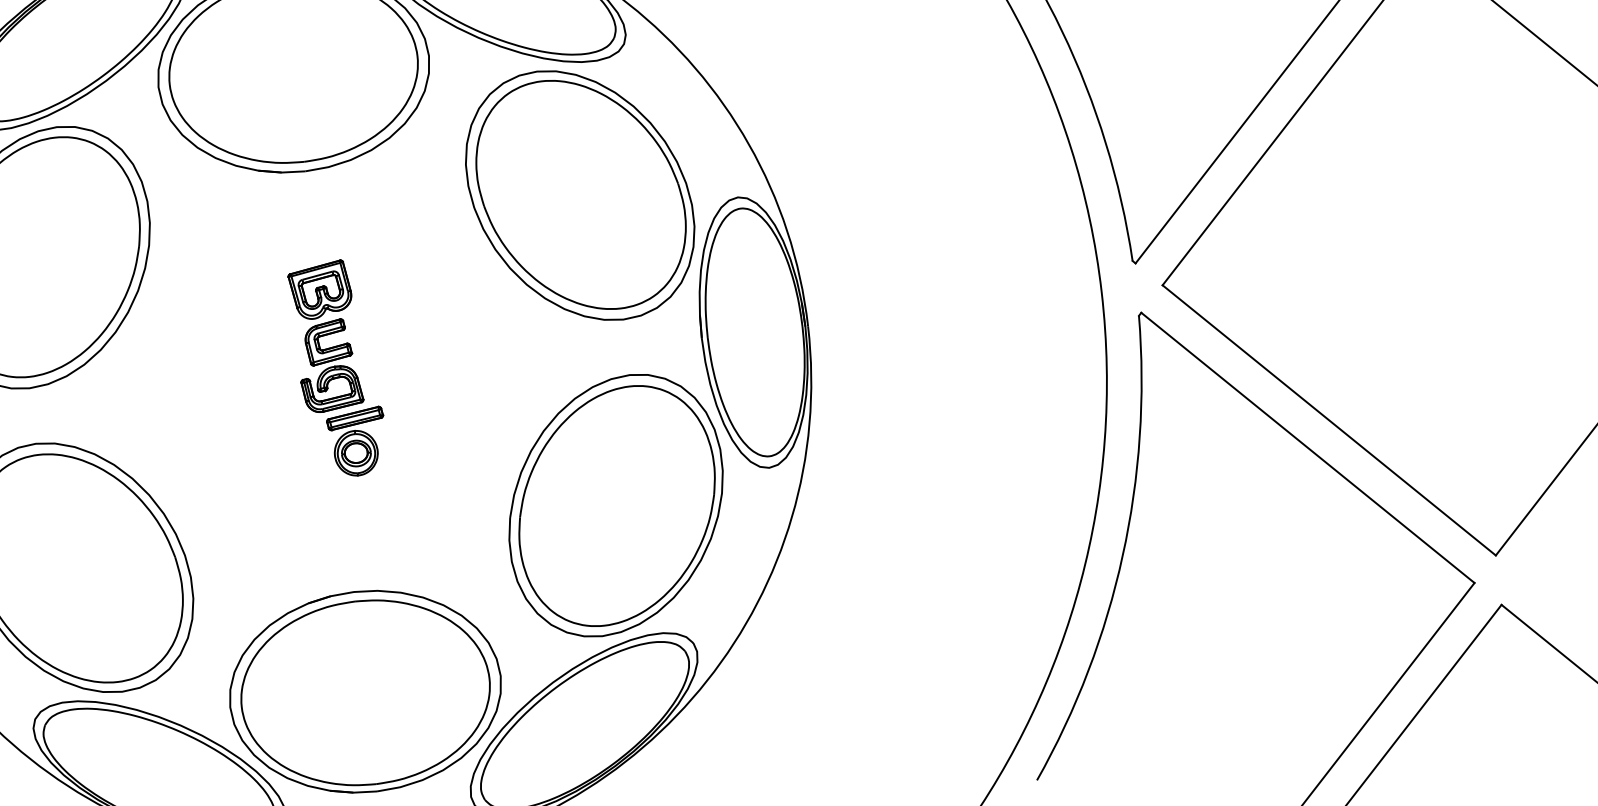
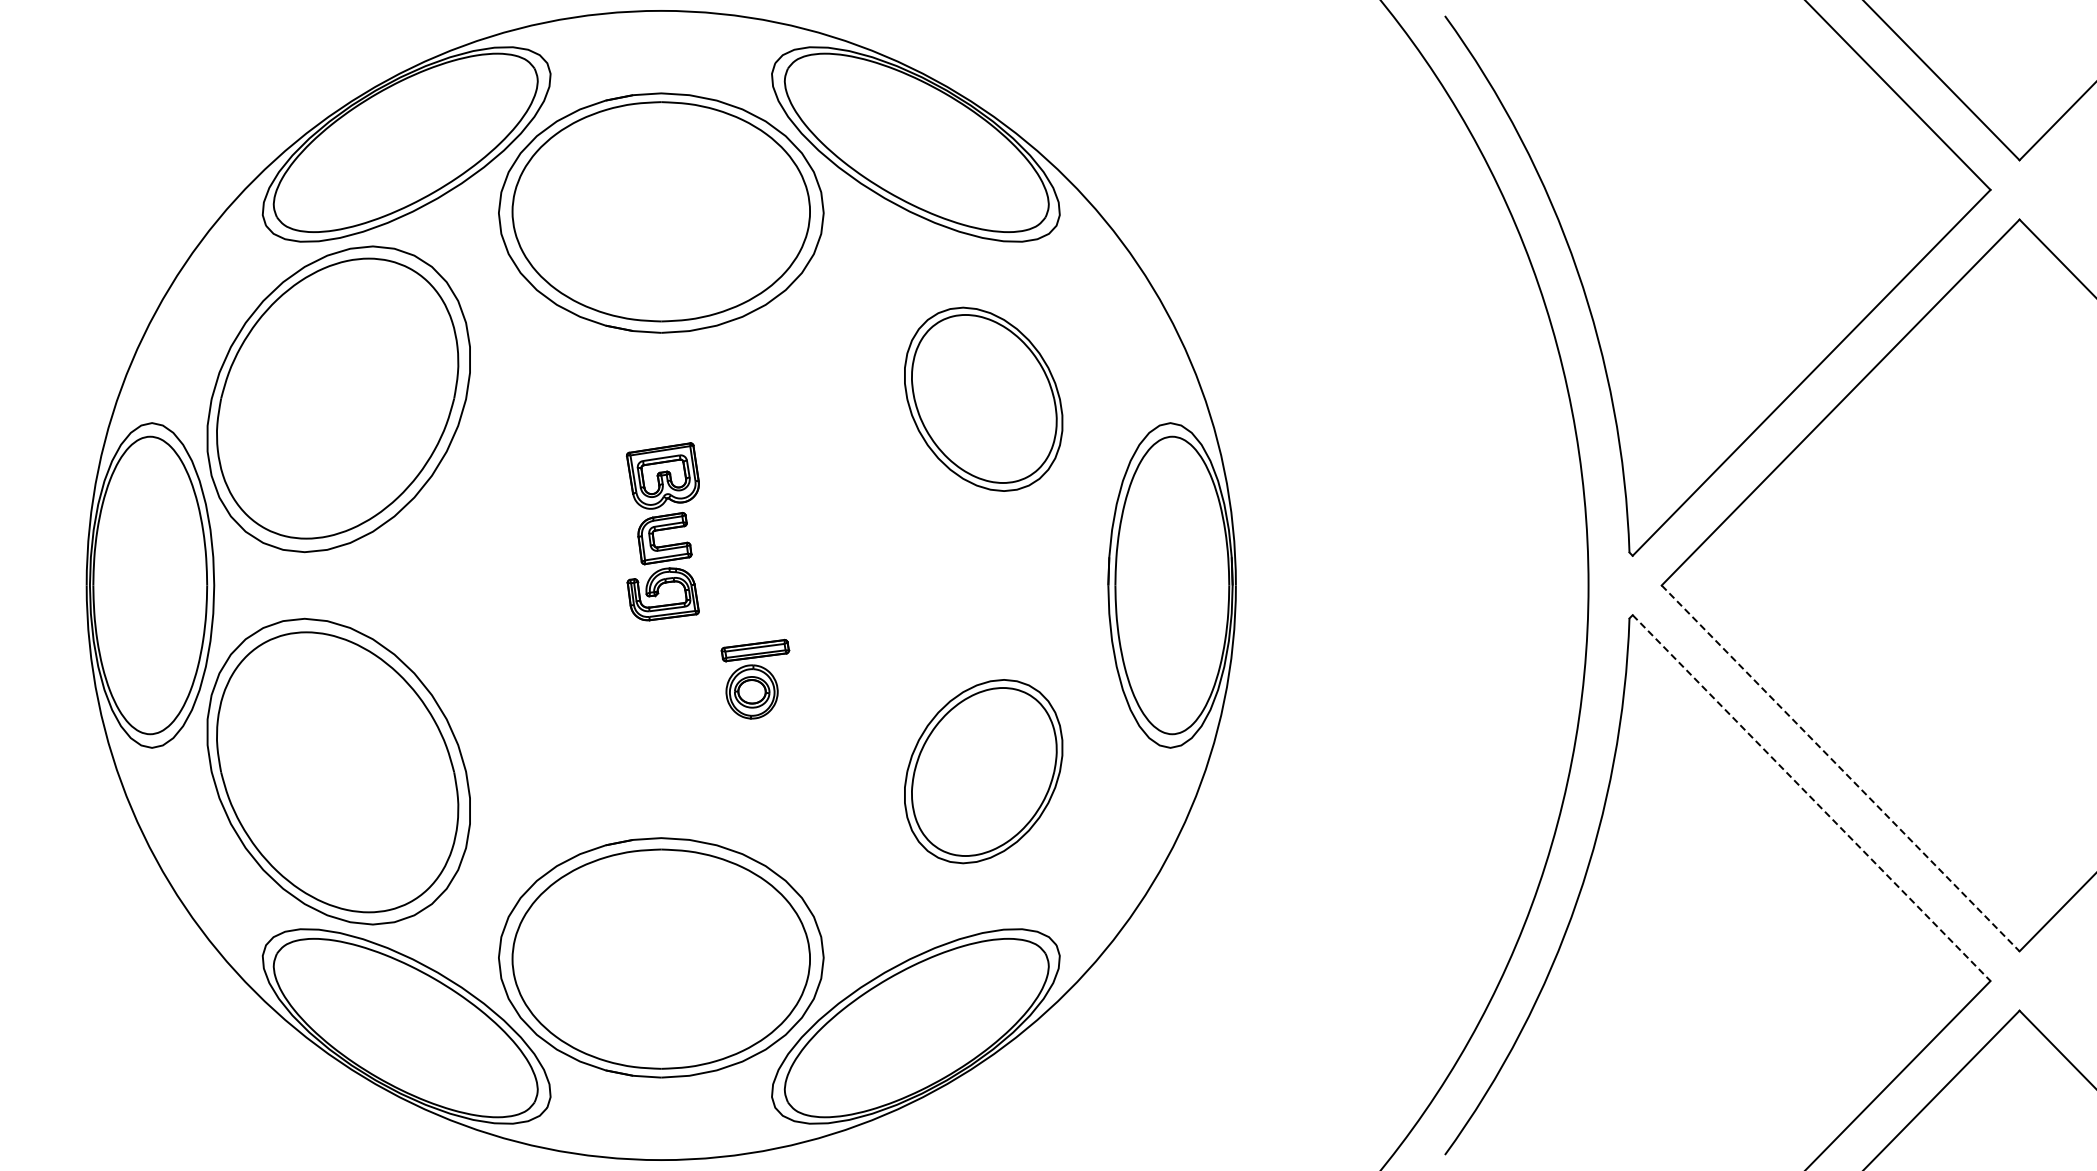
part: (579, 195) -> (983, 399), size x0.6
line: (1329, 420) -> (1840, 768), solid -> dashed
part: (357, 441) -> (755, 678), moved
line: (1307, 448) -> (1811, 798), solid -> dashed
part: (615, 505) -> (983, 771), size x0.6

